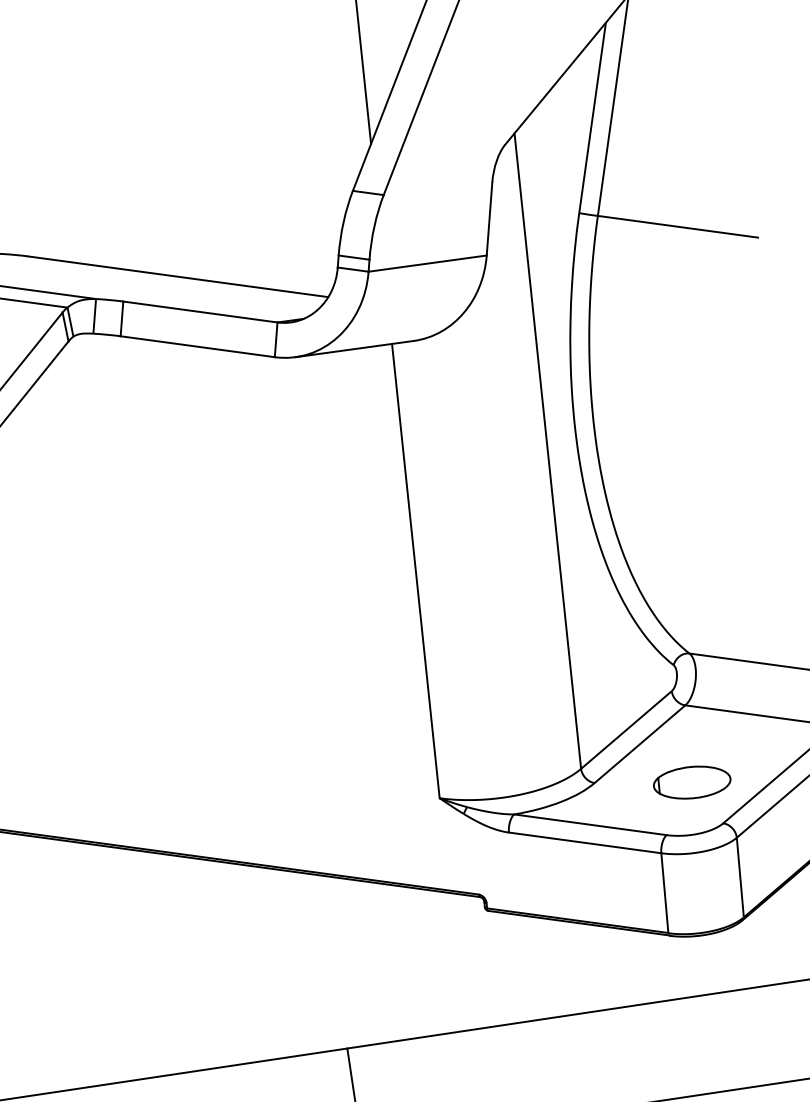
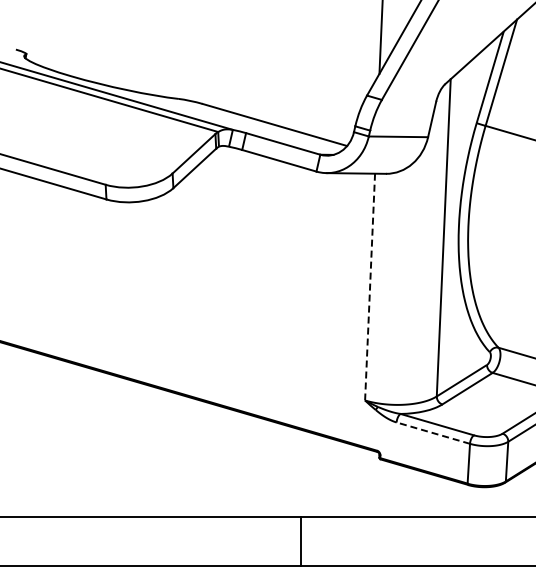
line: (416, 571) -> (370, 287), solid -> dashed
part: (692, 782) -> (490, 411), removed
line: (583, 843) -> (432, 433), solid -> dashed

